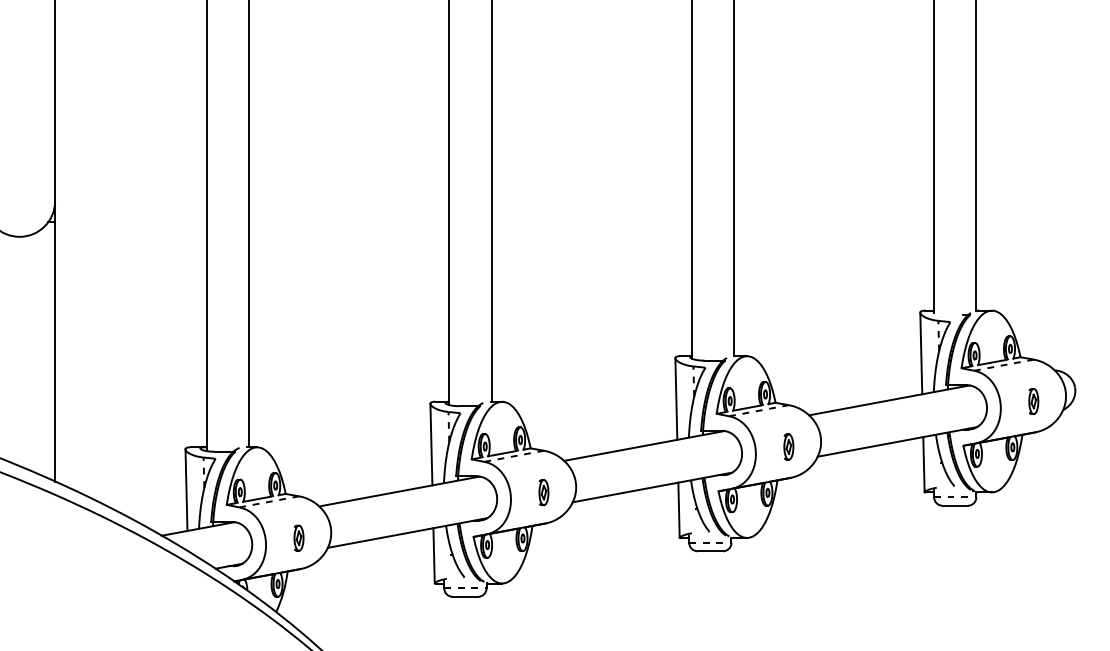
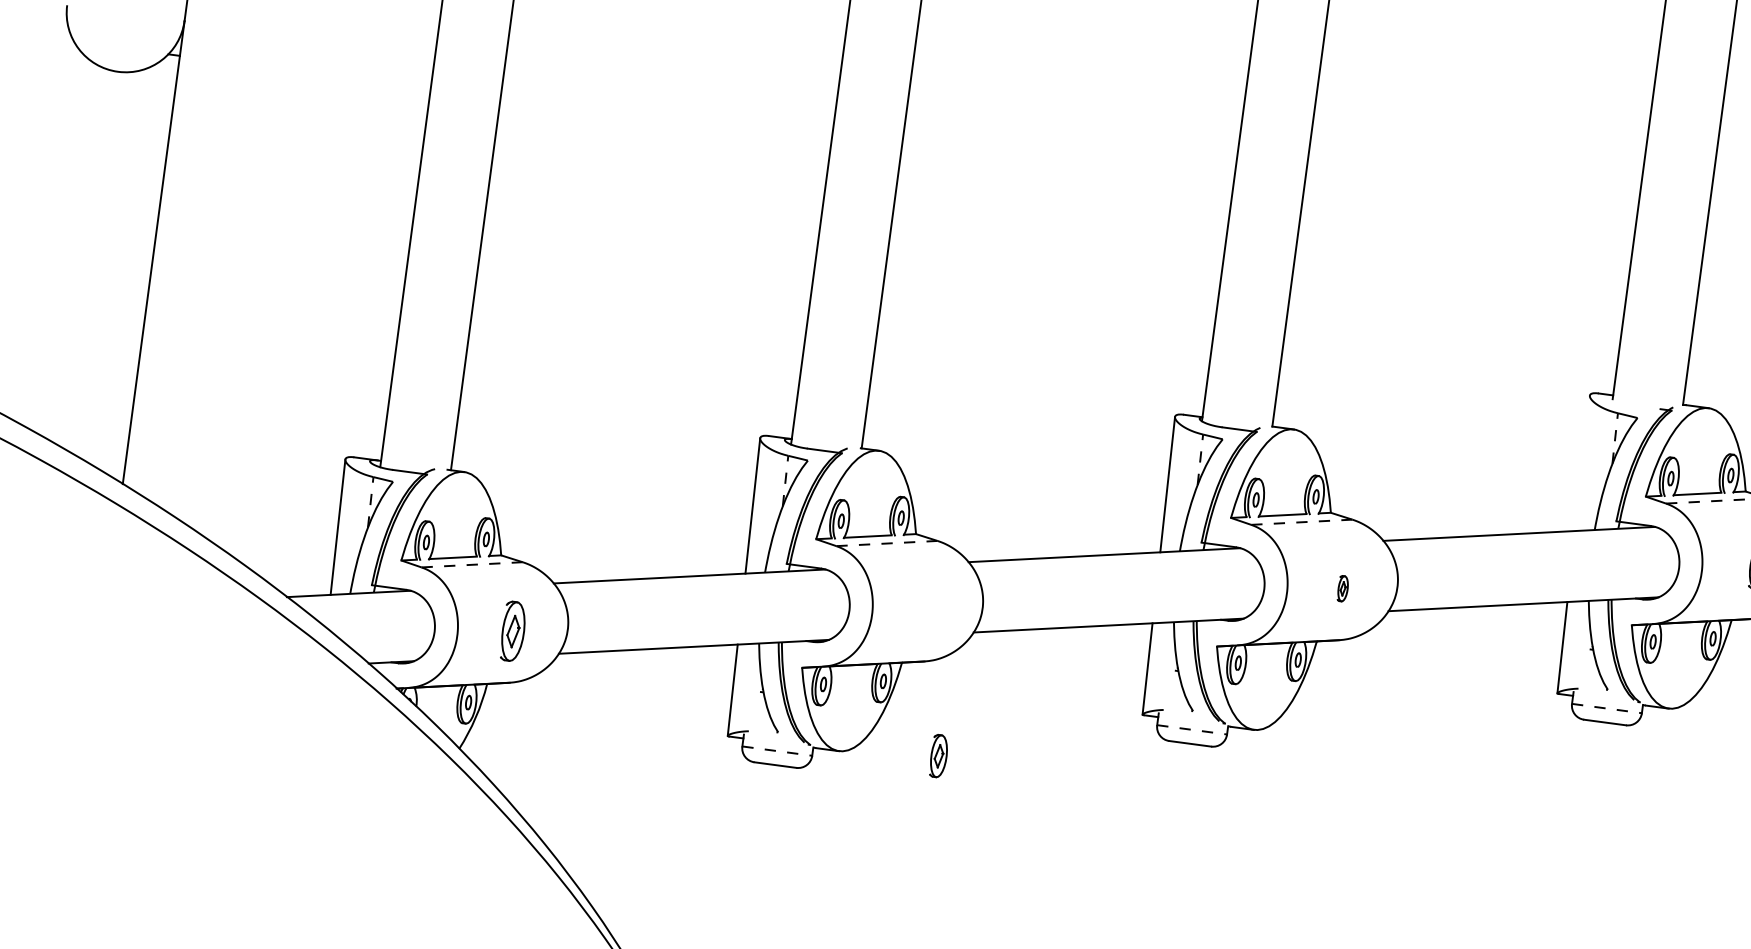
line: (921, 353) -> (1582, 463), removed
part: (788, 446) -> (1342, 587), size x0.6
part: (543, 492) -> (938, 755), moved
part: (298, 537) -> (512, 630), size x1.4

